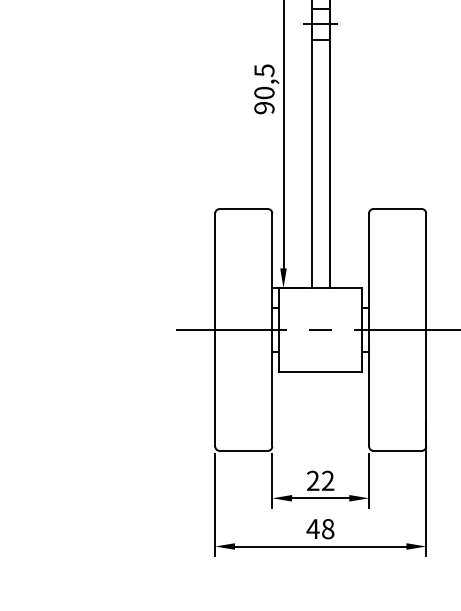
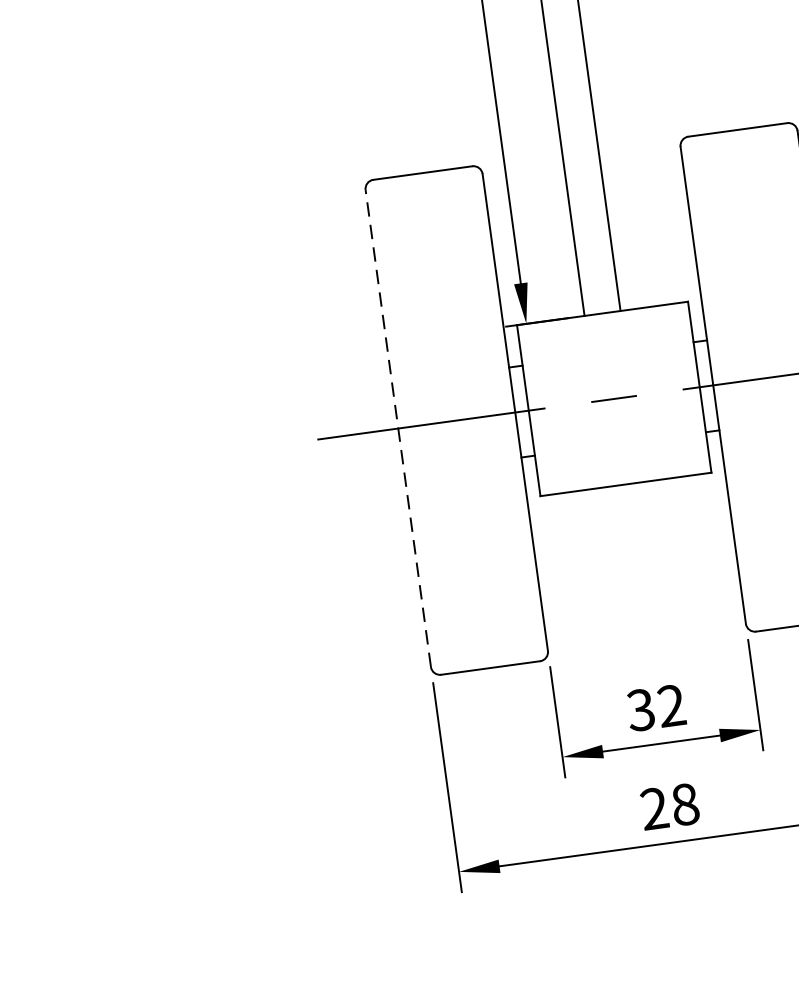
line: (215, 329) -> (398, 427), solid -> dashed
text: (312, 481) -> (639, 711), 22 -> 32
text: (312, 528) -> (653, 807), 48 -> 28

